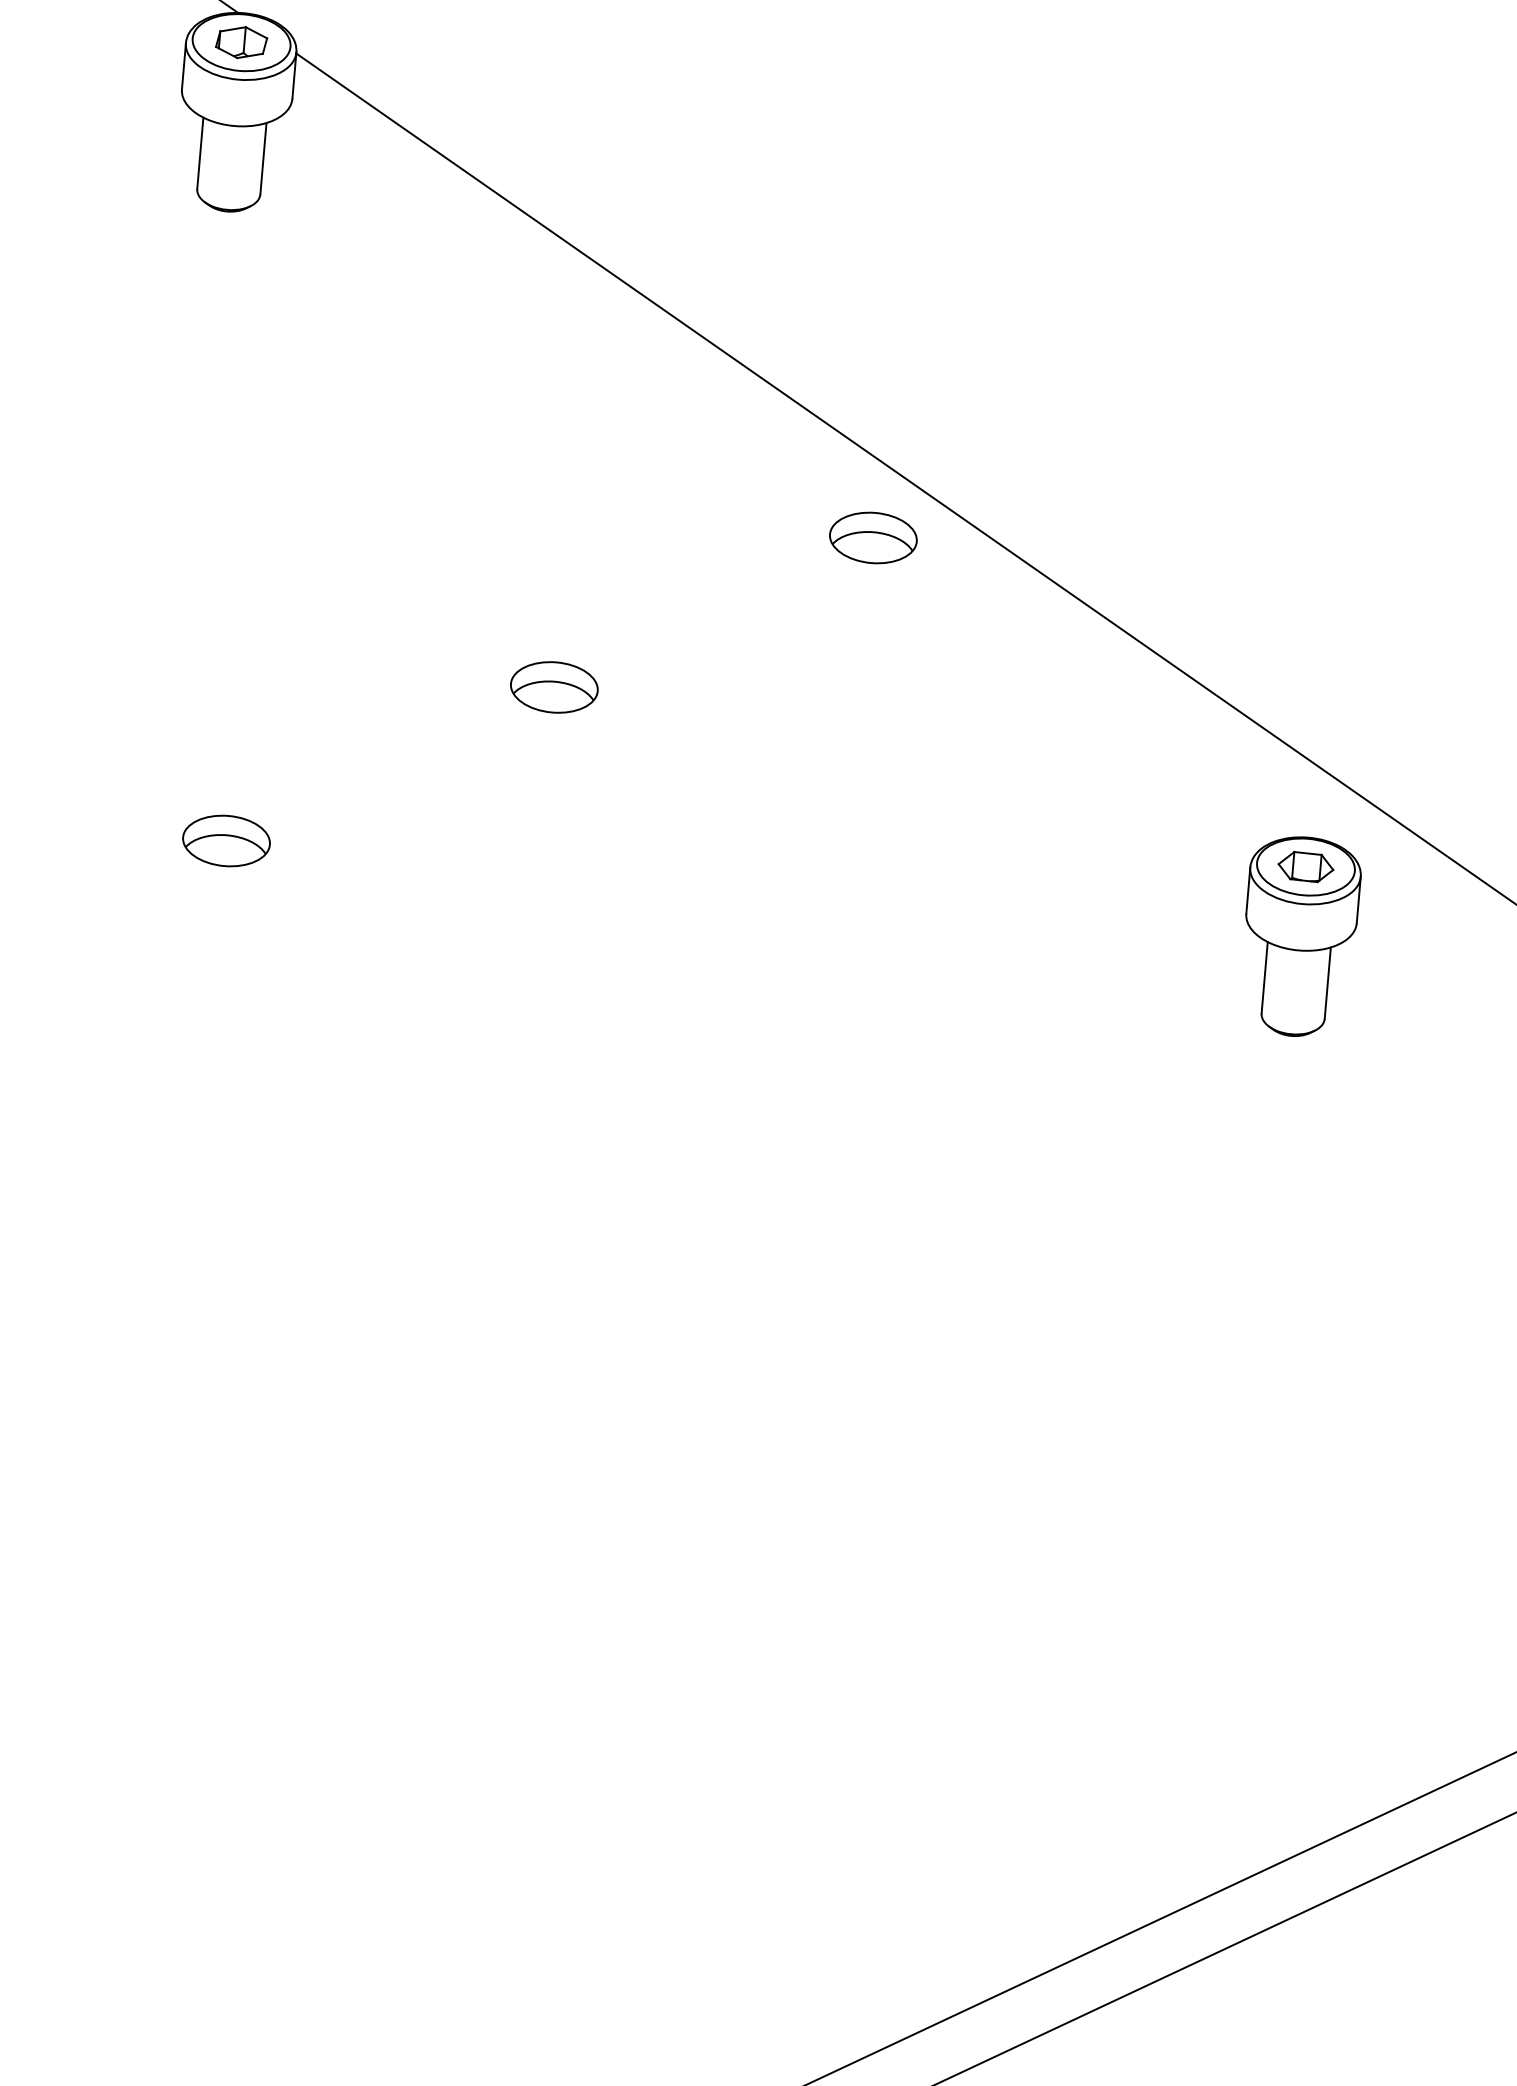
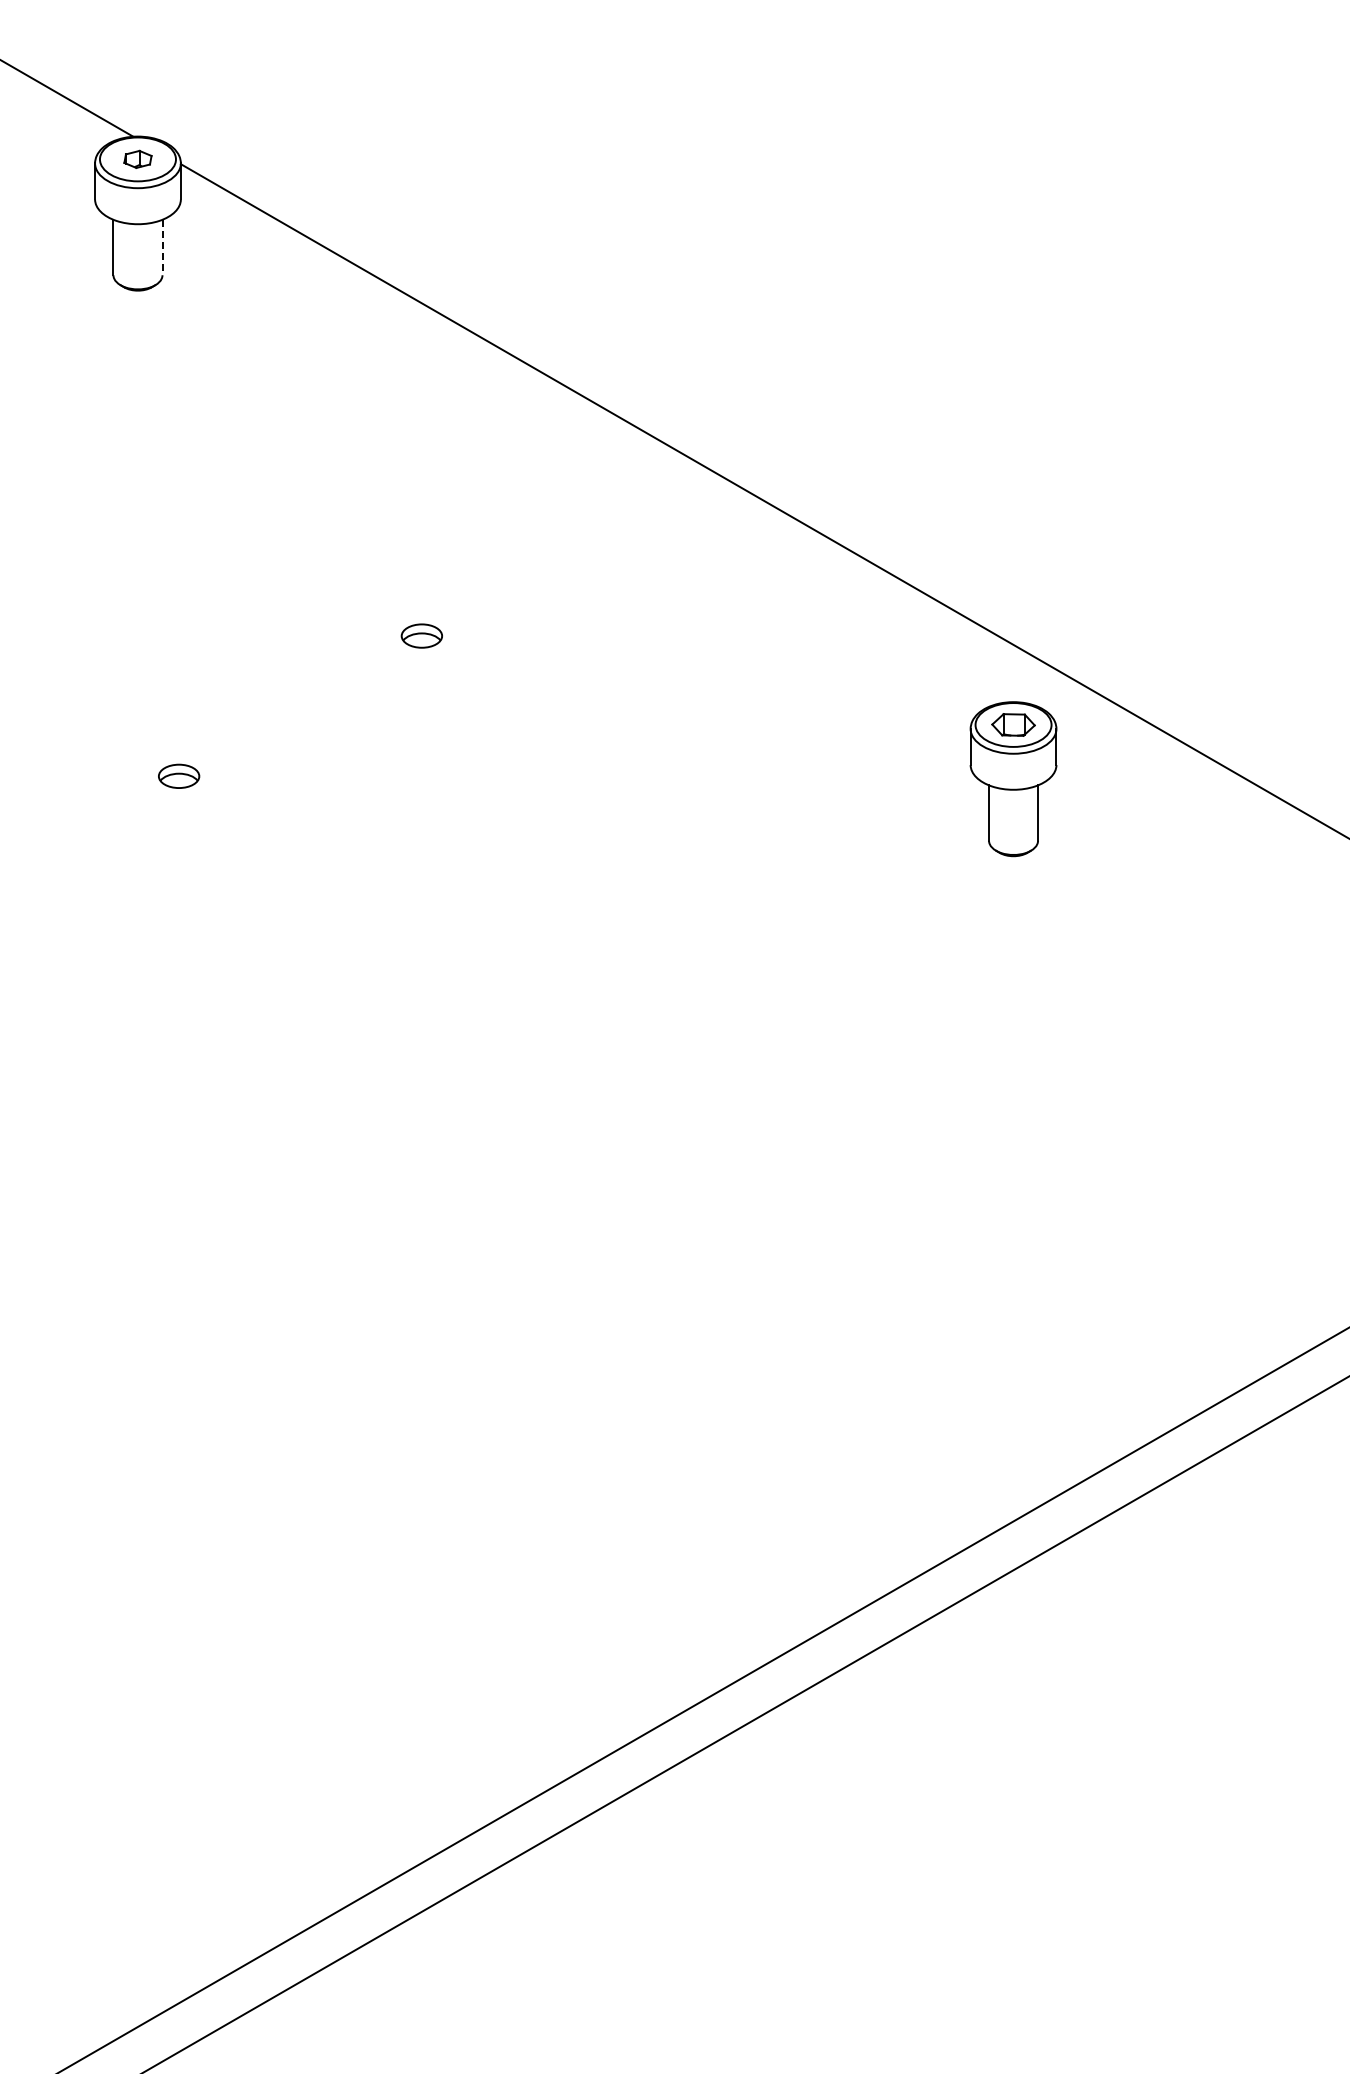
part: (240, 42) -> (137, 159), size x0.7
line: (263, 158) -> (162, 247), solid -> dashed
part: (872, 537) -> (657, 499), removed
part: (553, 686) -> (421, 635), size x0.6
part: (225, 841) -> (178, 776), size x0.6

